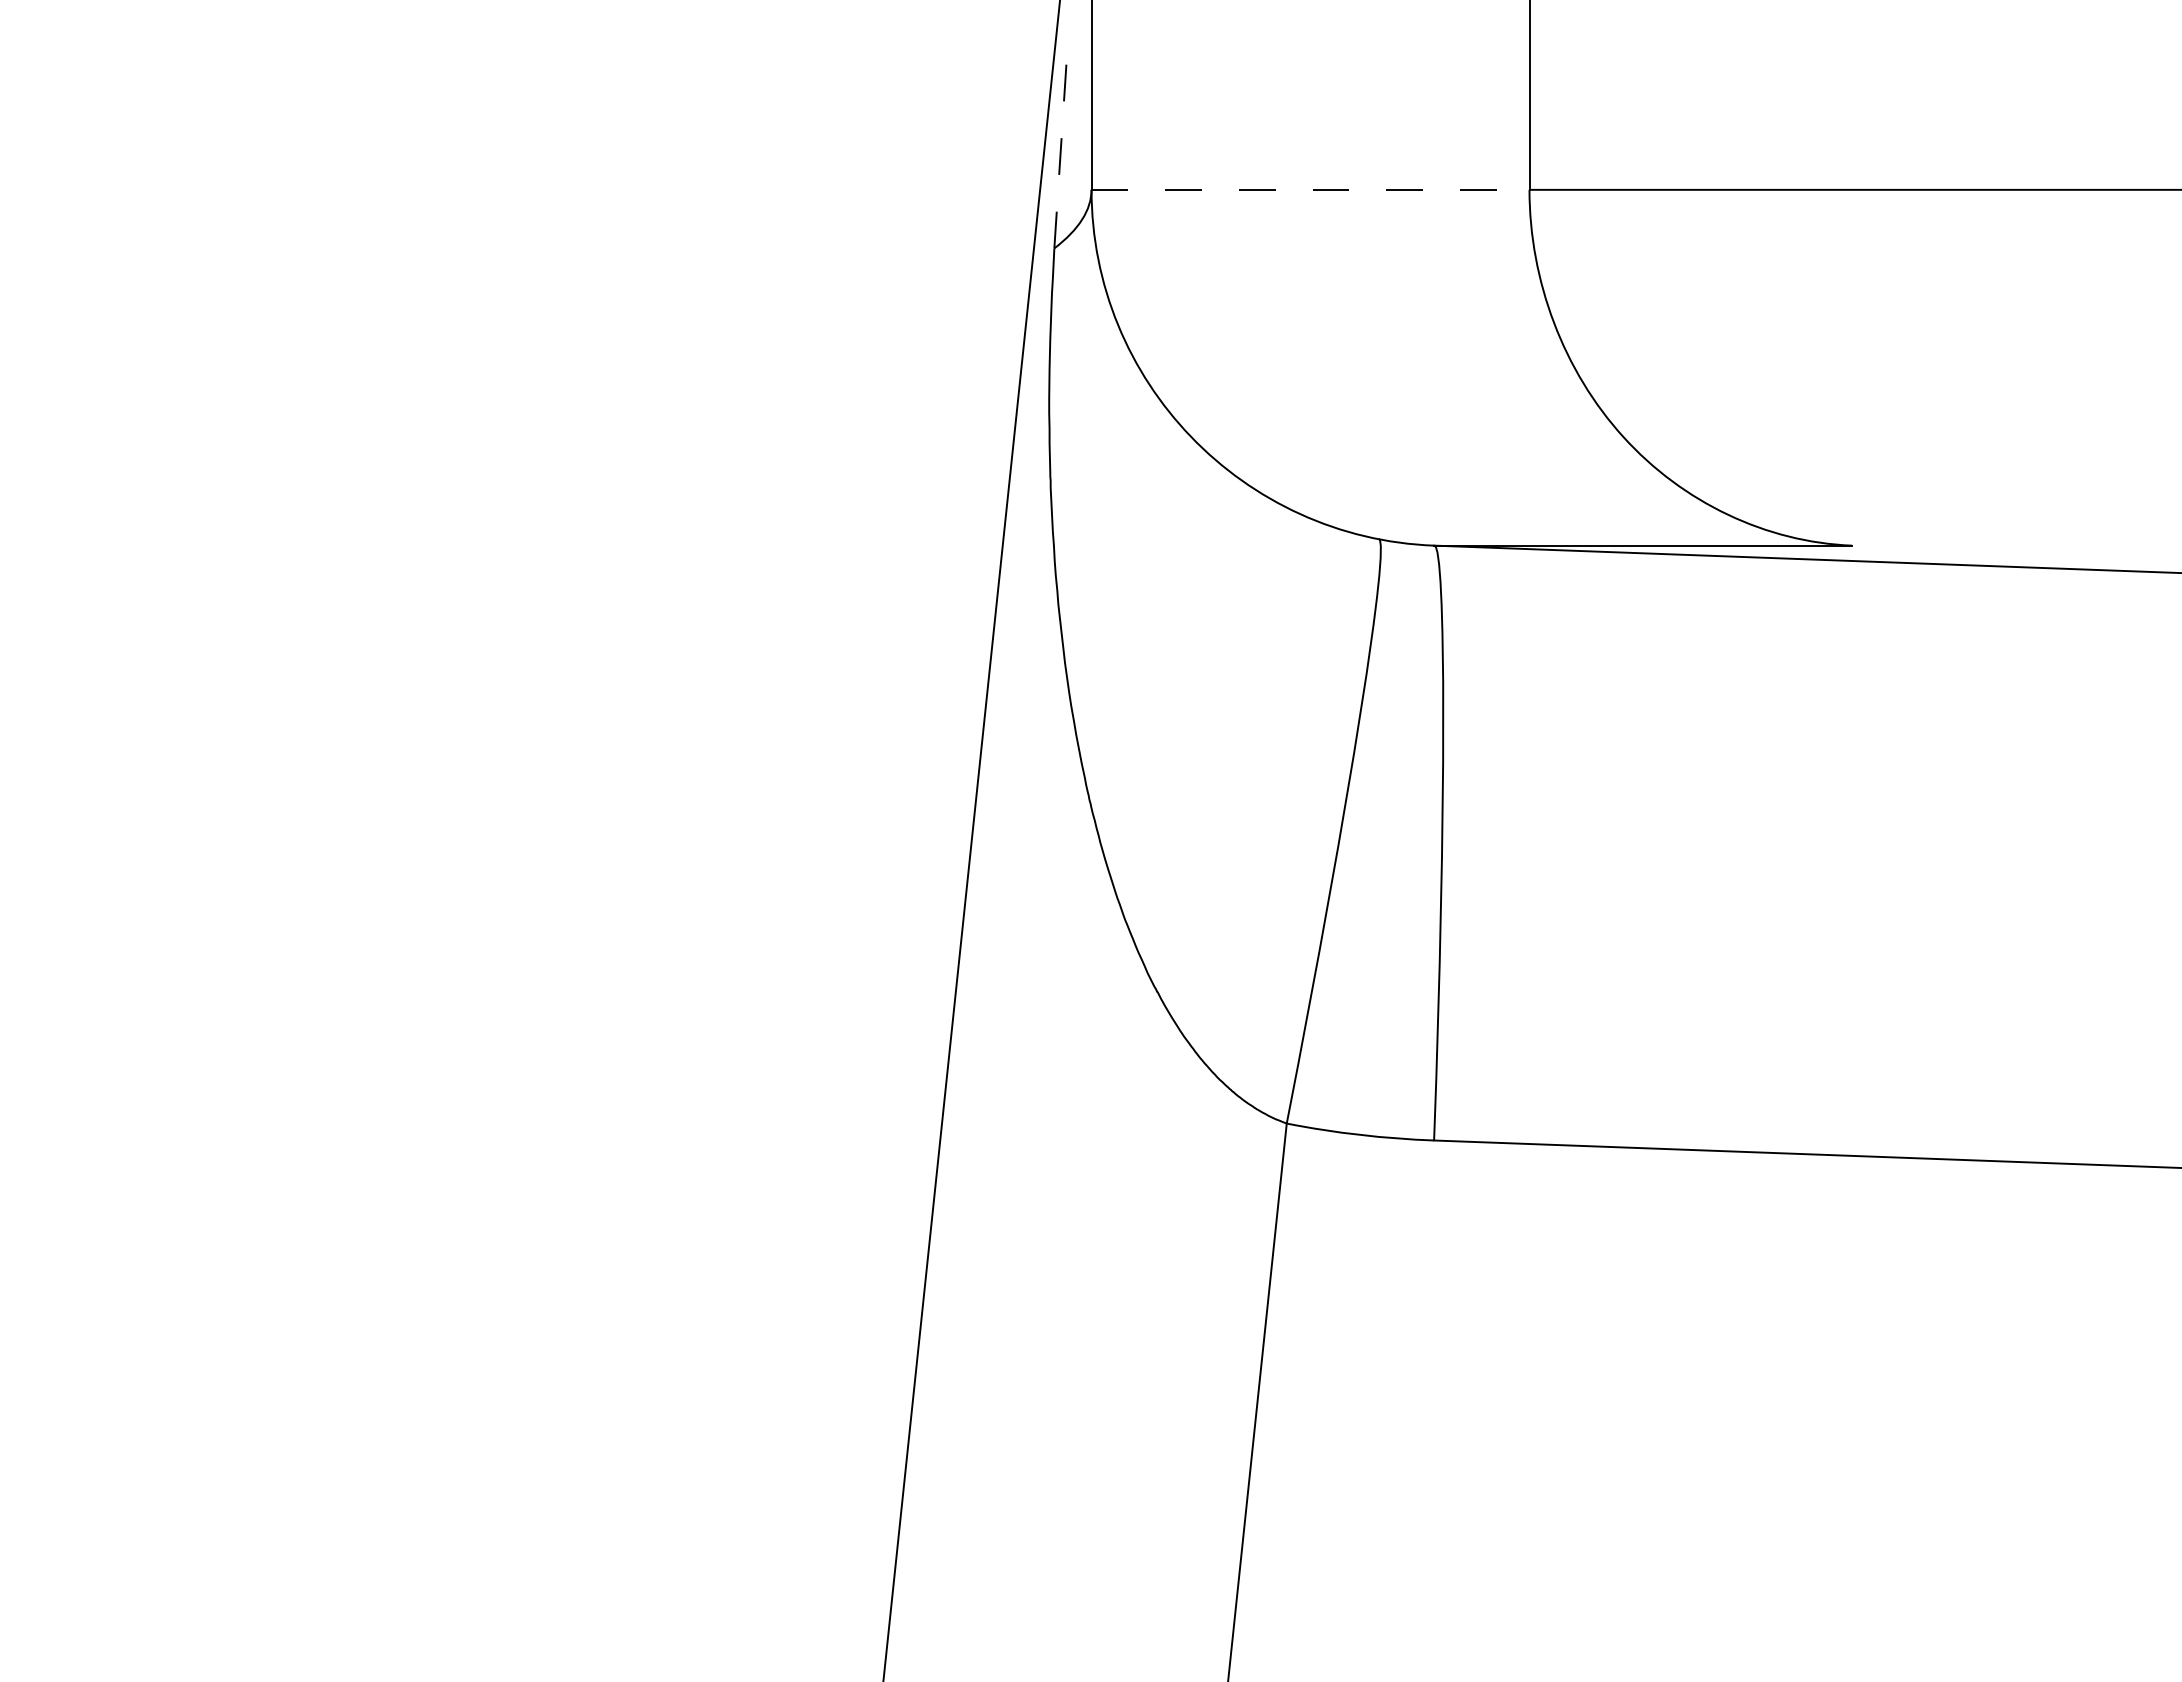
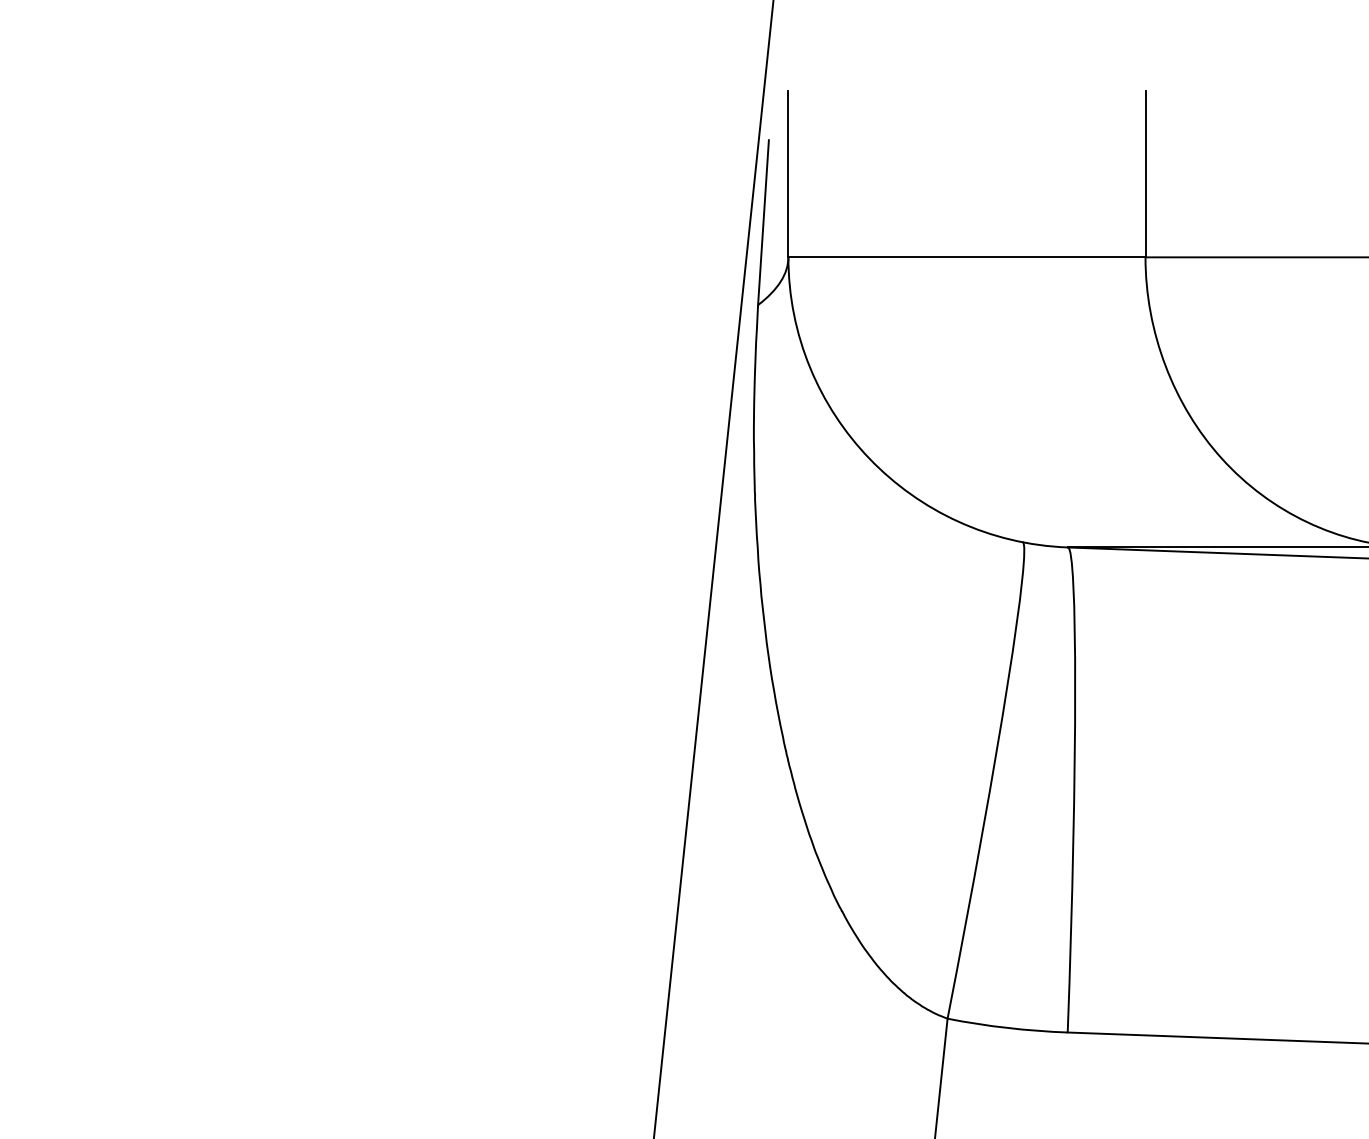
line: (1061, 146) -> (763, 222), dashed -> solid
line: (1310, 189) -> (966, 257), dashed -> solid

